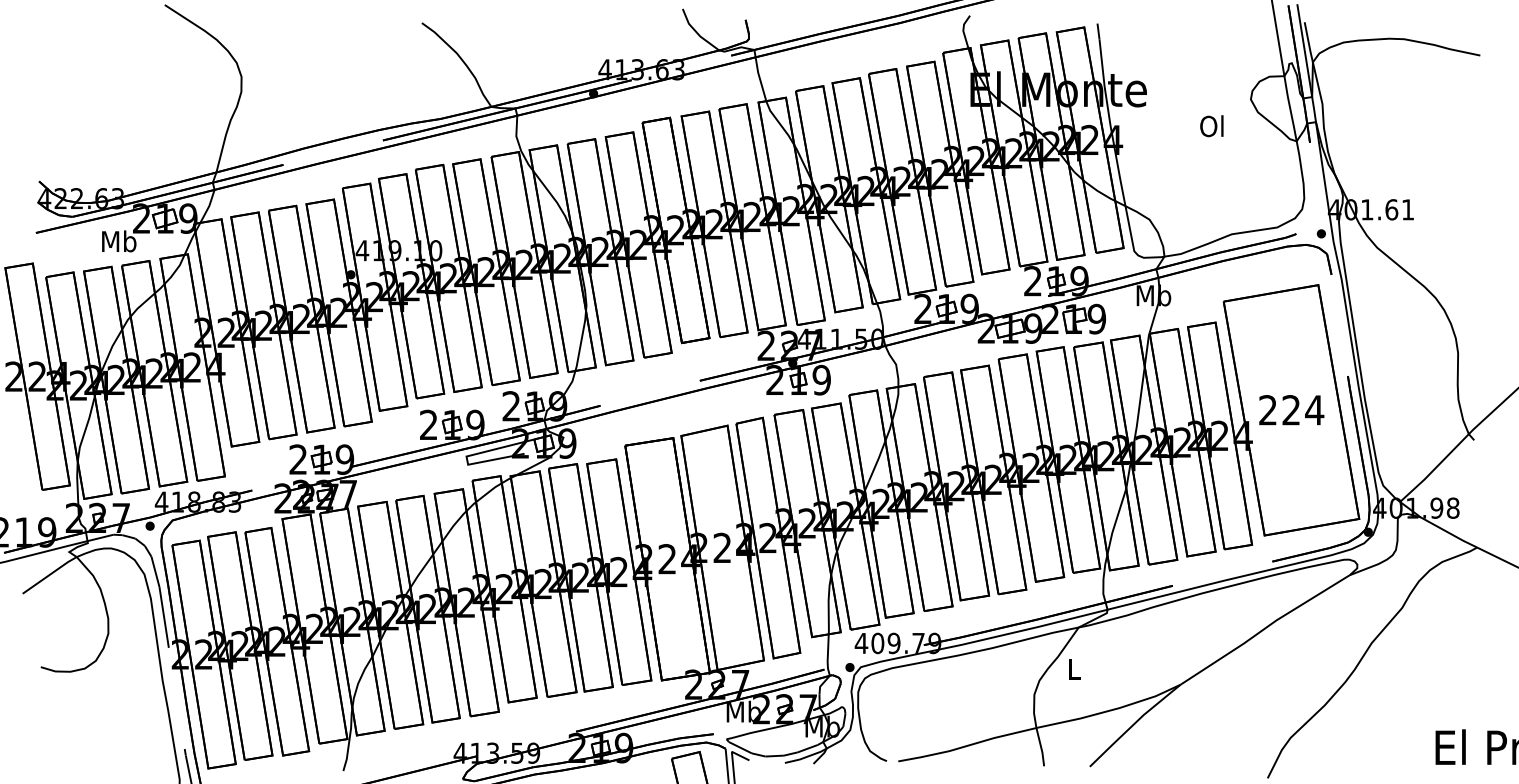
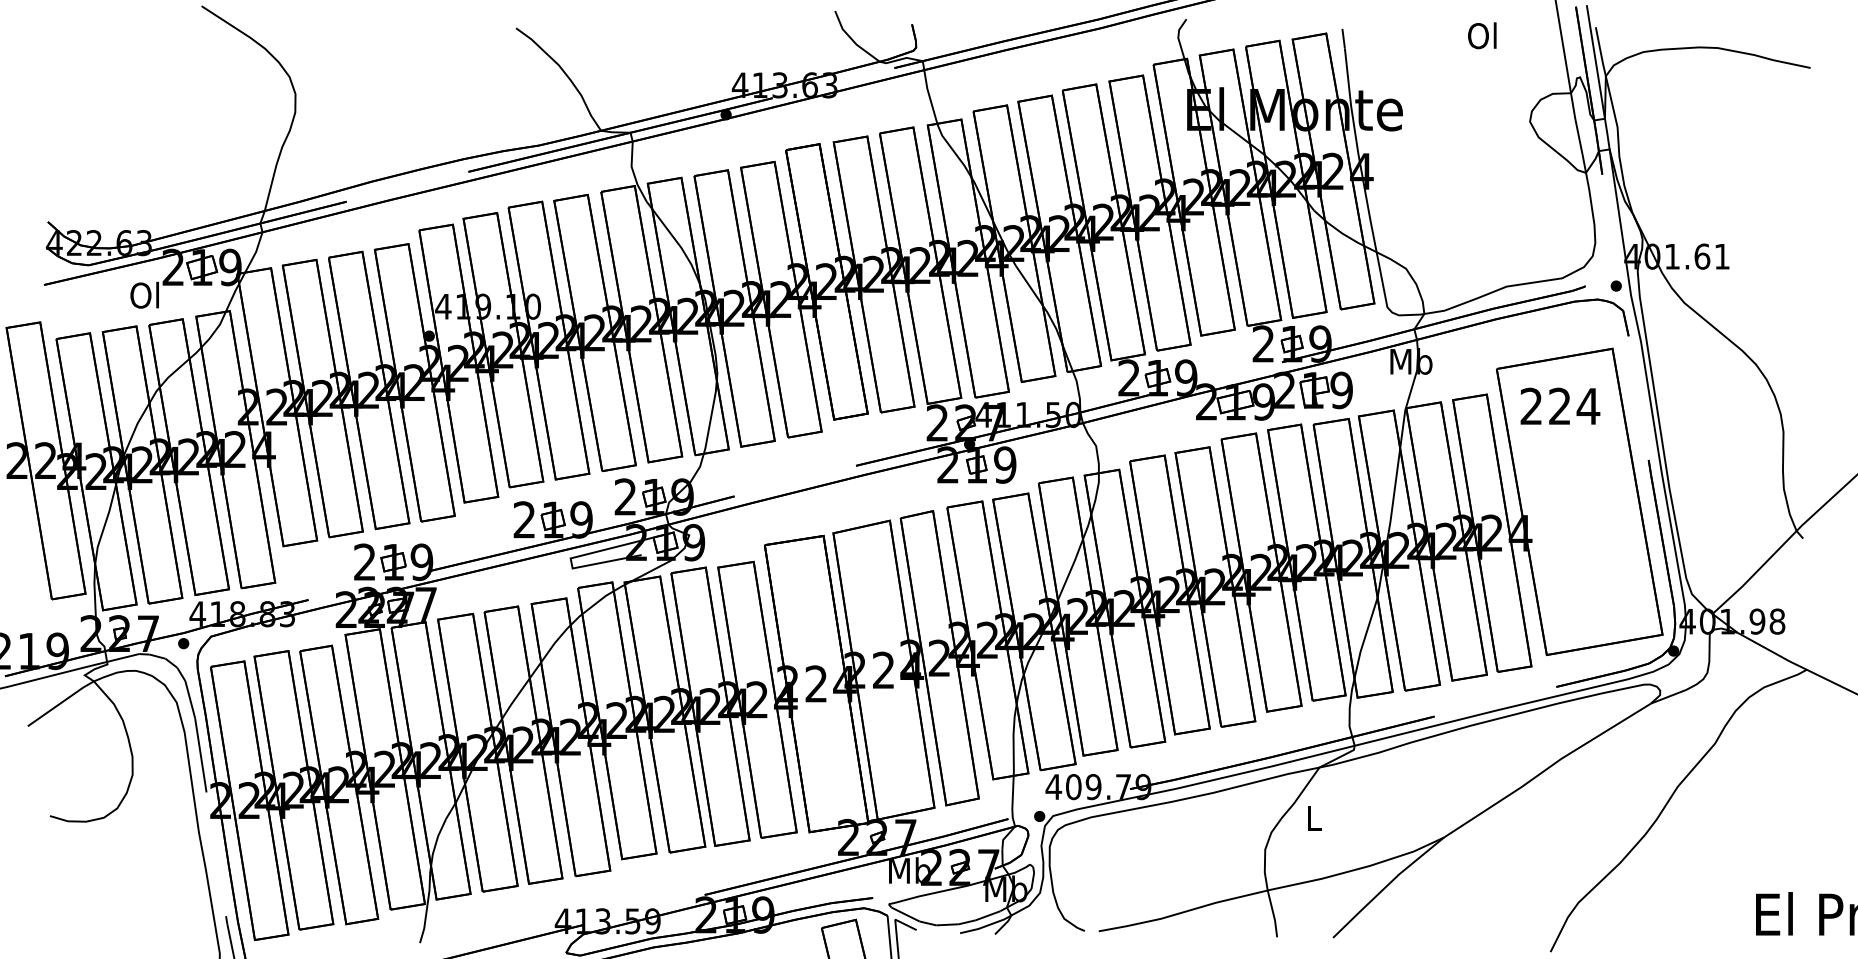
text: (1211, 126) -> (1481, 36), moved
text: (119, 241) -> (146, 295), Mb -> Ol
text: (1291, 410) -> (1560, 406), moved

